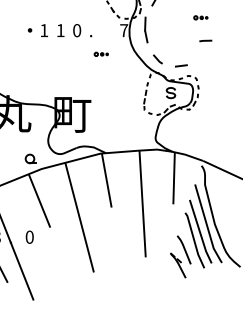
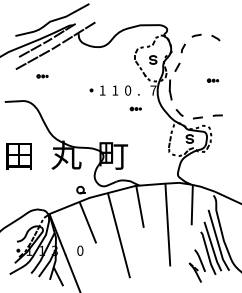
part: (59, 30) -> (114, 90), moved
line: (205, 40) -> (217, 115), moved

